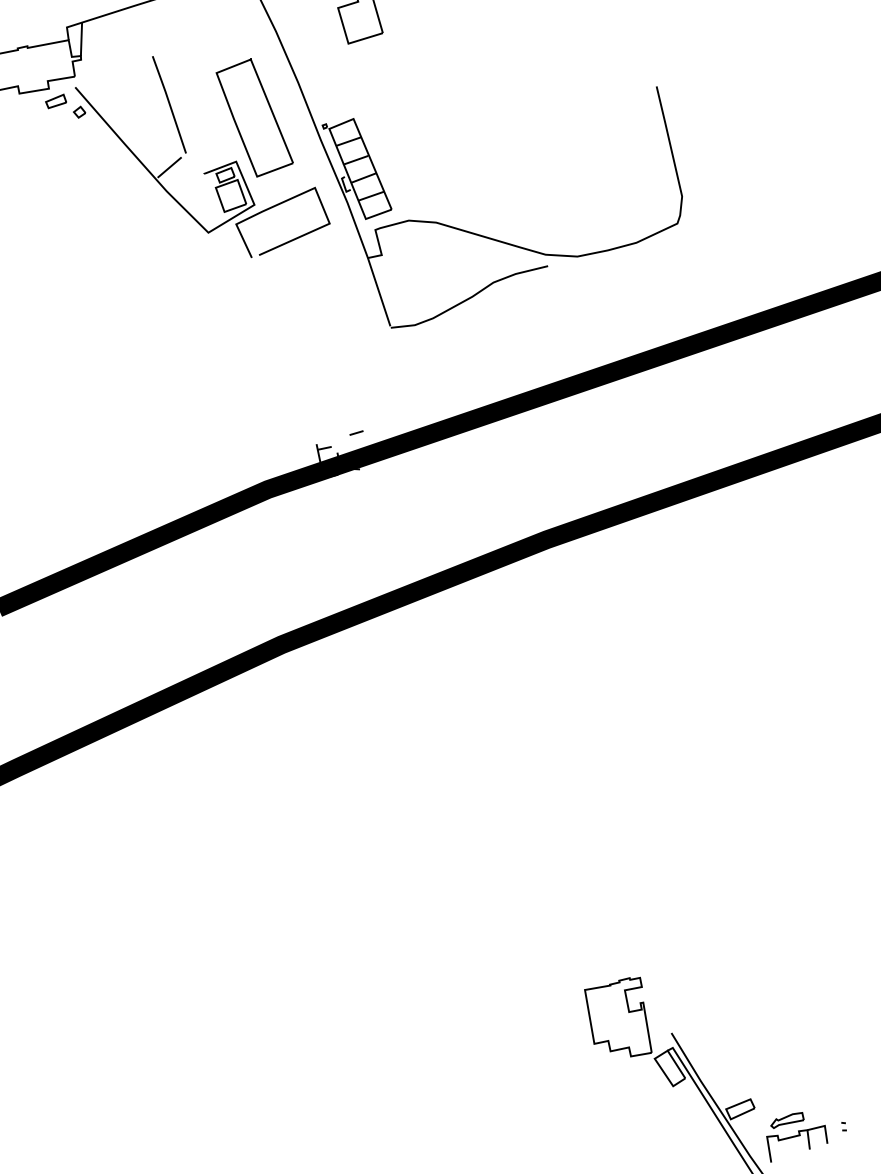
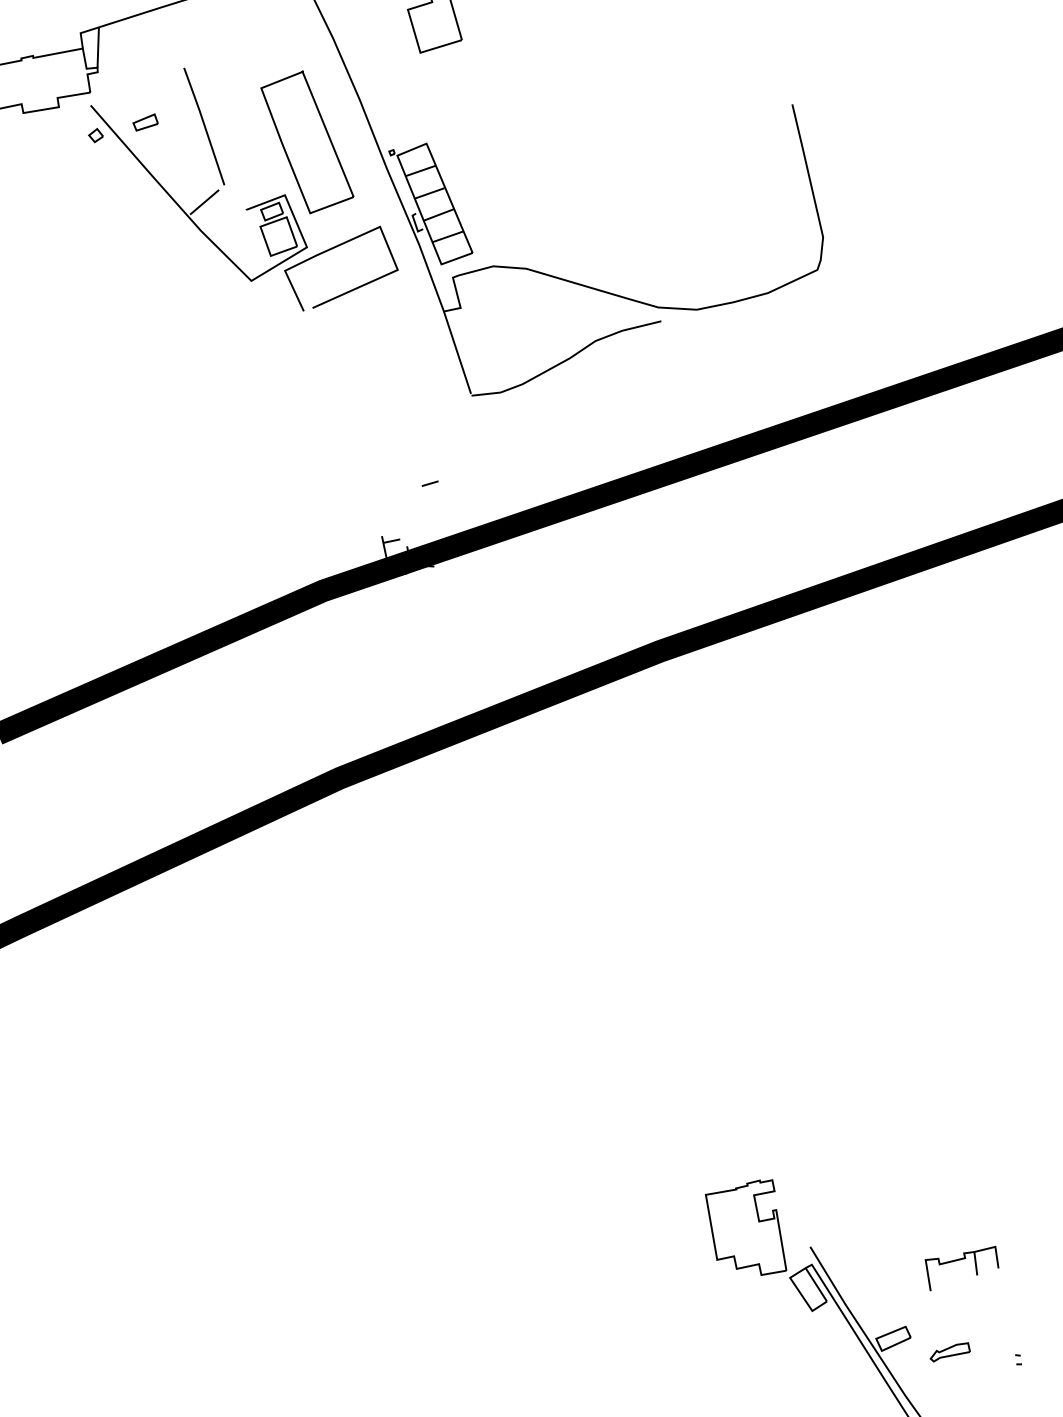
part: (56, 101) -> (145, 122), moved
line: (355, 432) -> (429, 483), moved
part: (795, 1137) -> (960, 1260), moved

